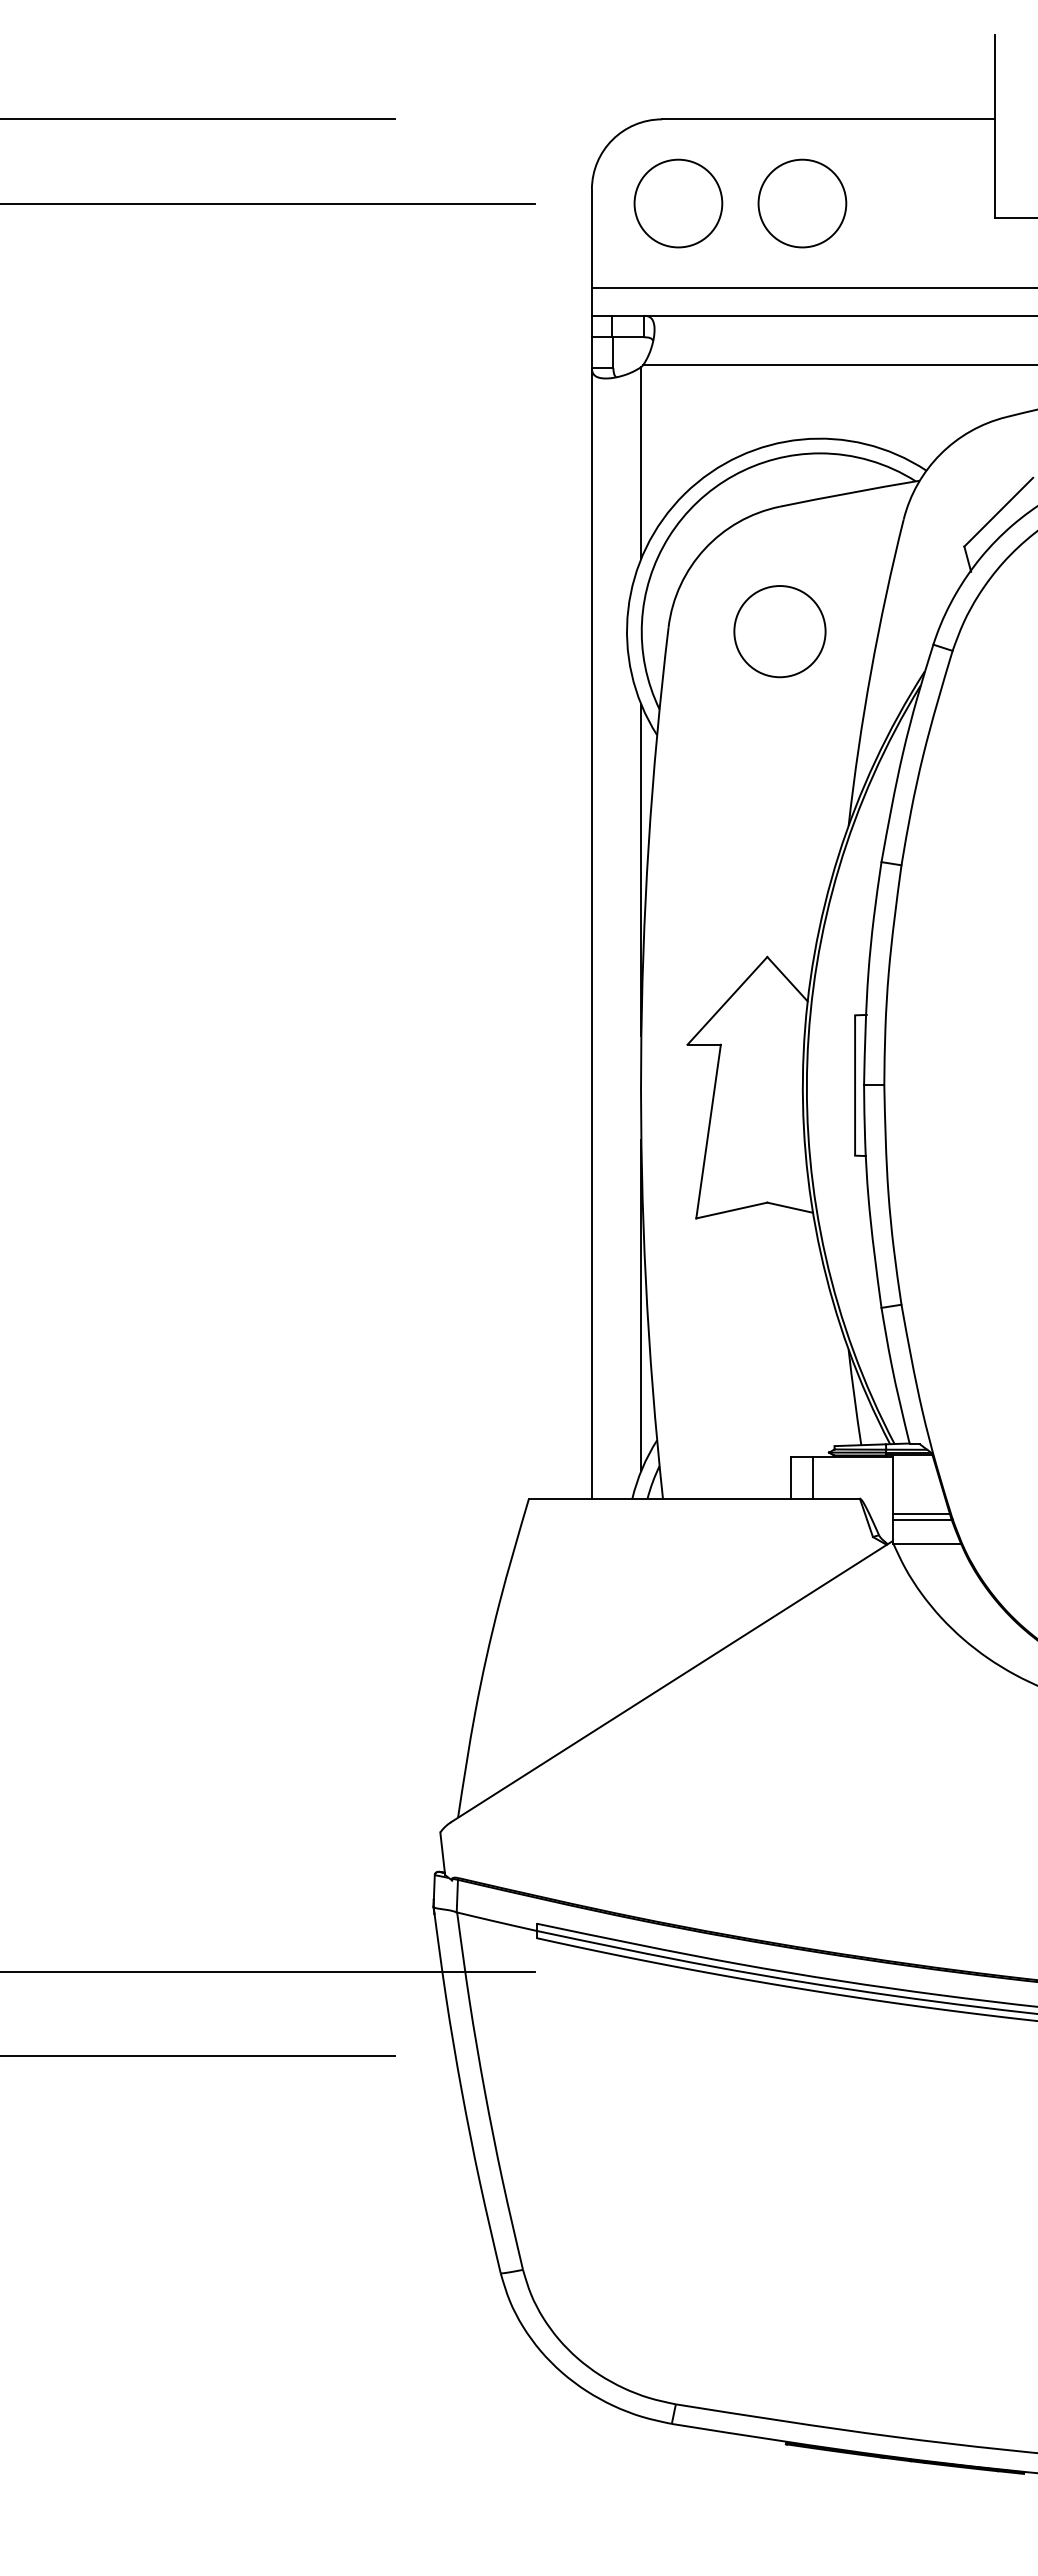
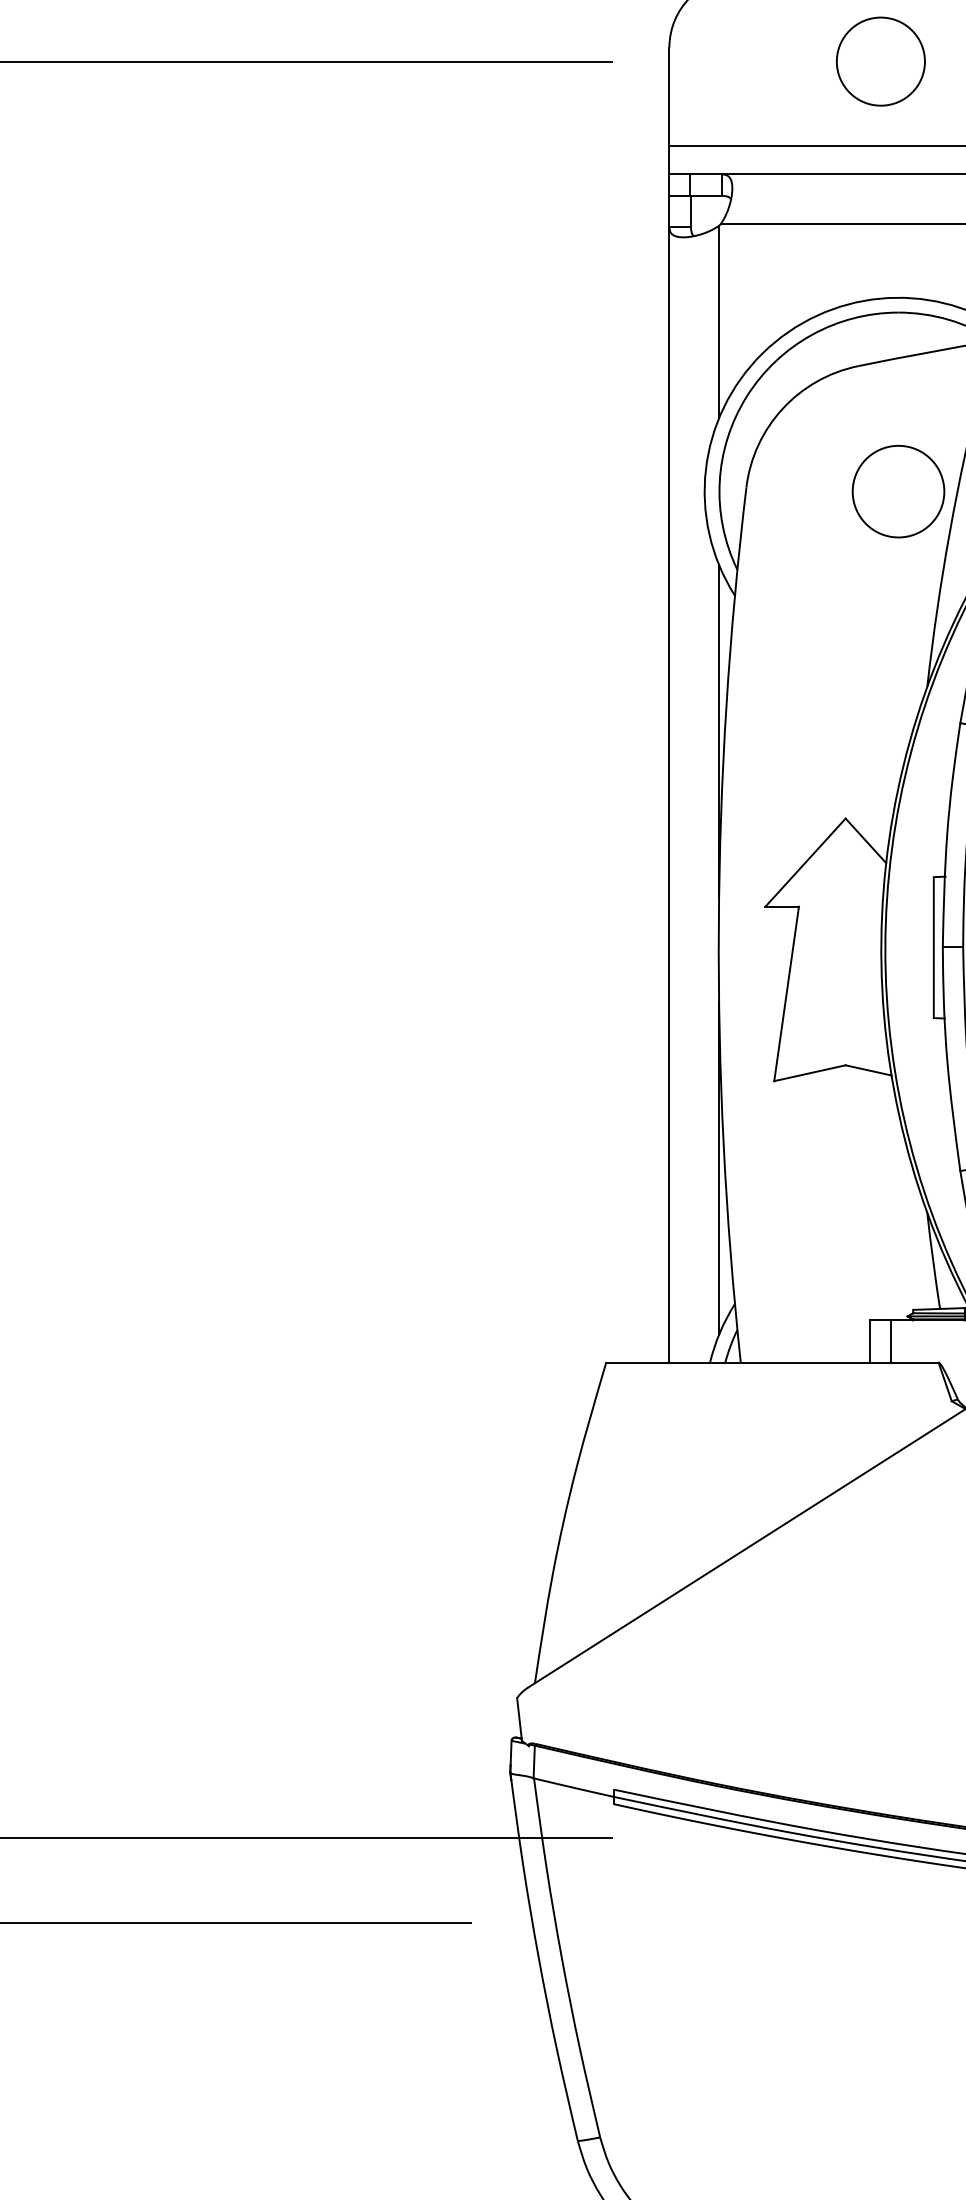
circle: (678, 203) -> (756, 61), removed
circle: (779, 631) -> (898, 491), moved

